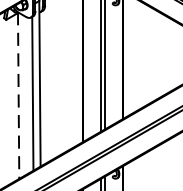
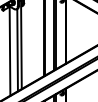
line: (19, 96) -> (10, 51), dashed -> solid

